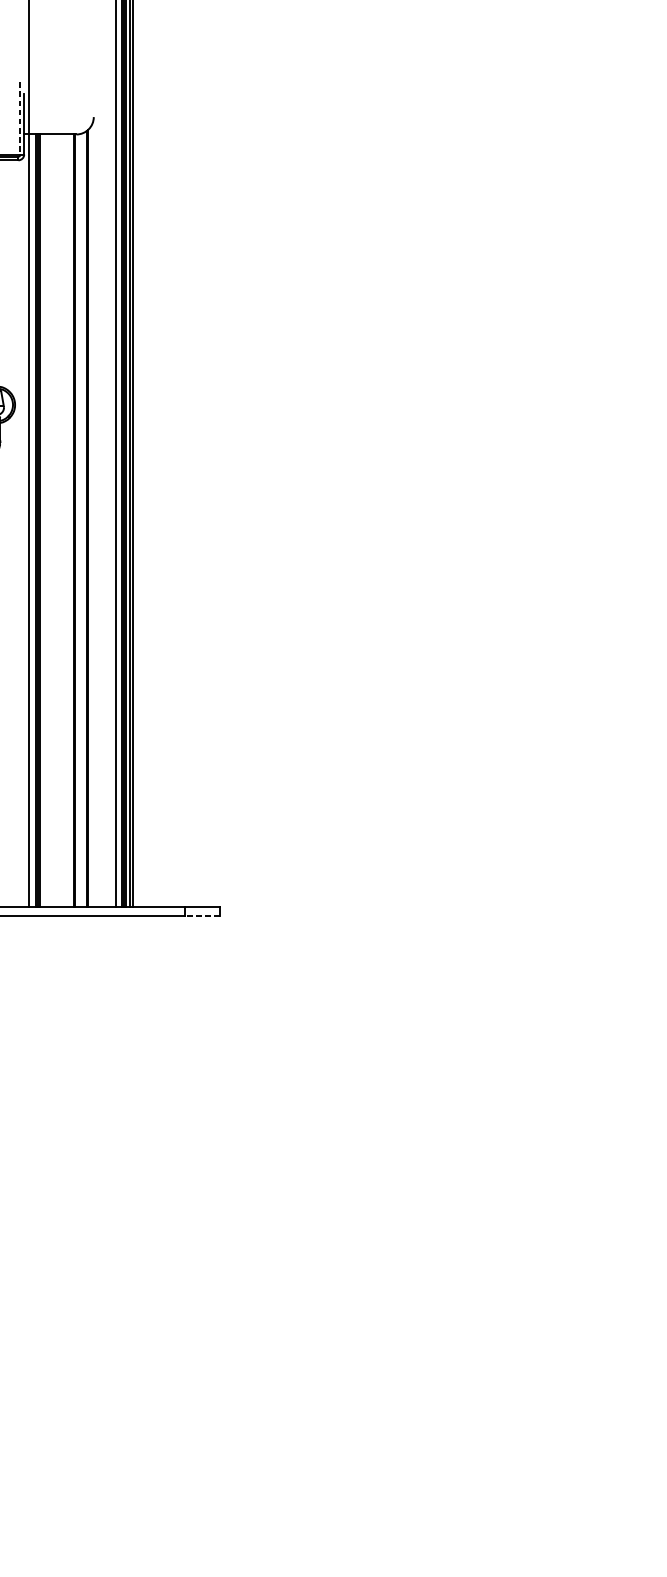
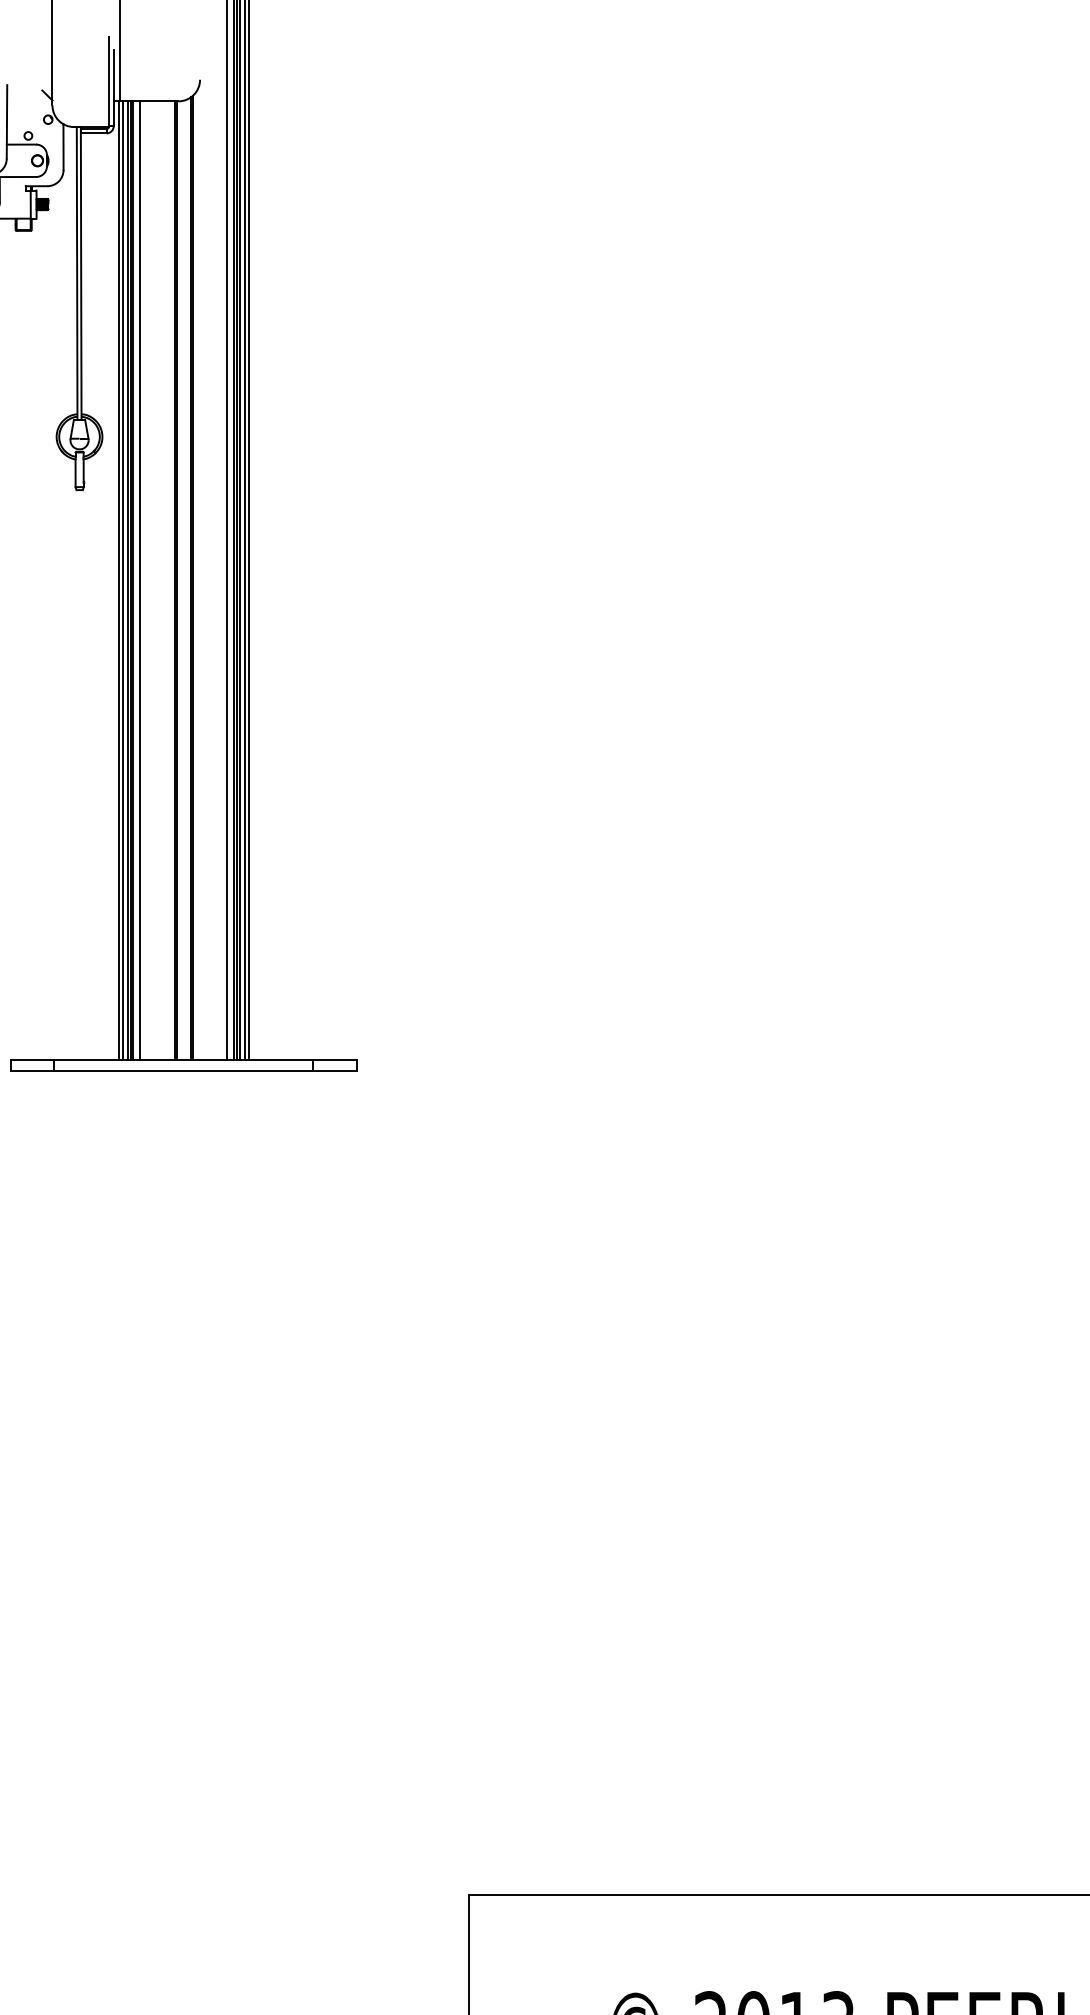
line: (19, 119) -> (108, 82), dashed -> solid
line: (32, 520) -> (123, 580), added
line: (45, 520) -> (140, 580), added
line: (202, 915) -> (335, 1070), dashed -> solid

